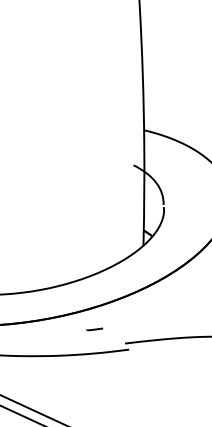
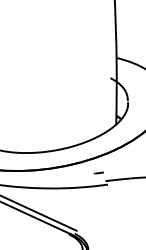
curve: (93, 328) -> (98, 172), moved

